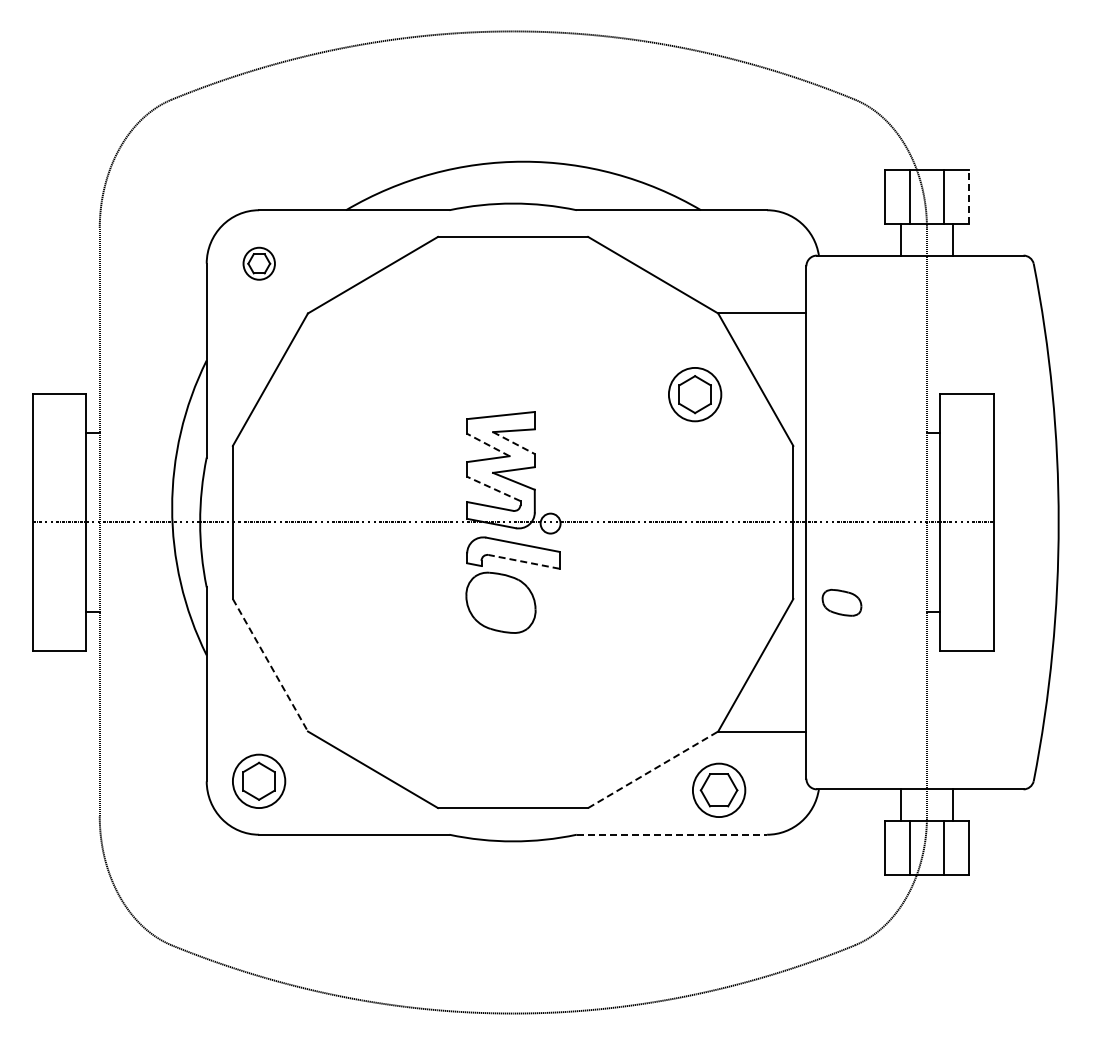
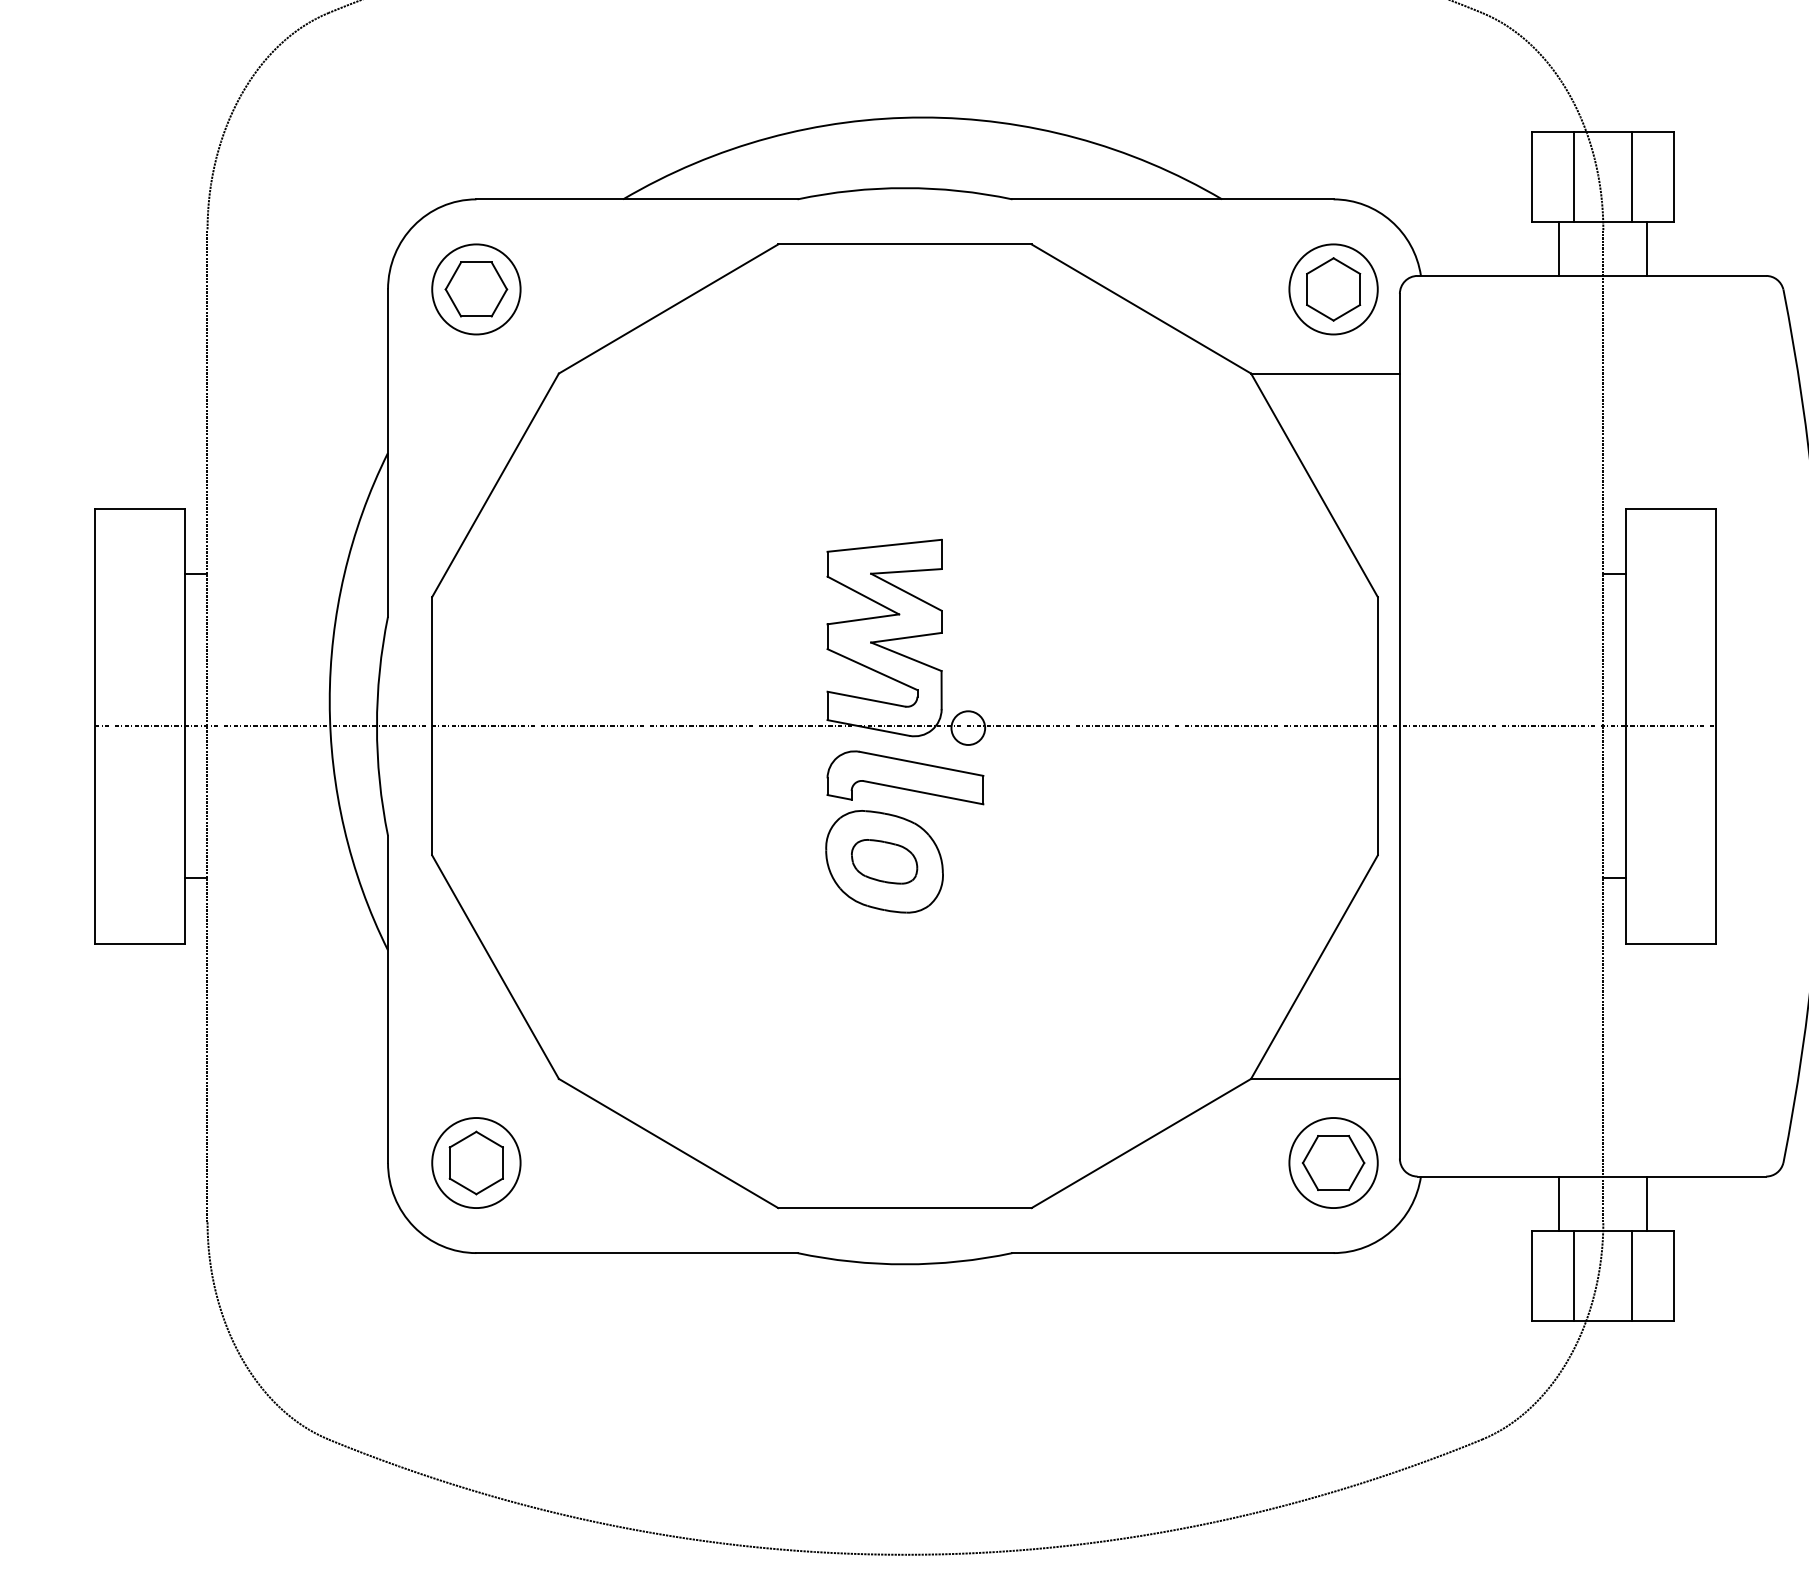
line: (968, 196) -> (1673, 176), dashed -> solid
part: (259, 263) -> (477, 289), size x1.67
part: (695, 394) -> (1334, 289), moved
line: (513, 443) -> (905, 592), dashed -> solid
line: (488, 445) -> (863, 596), dashed -> solid
line: (493, 488) -> (871, 668), dashed -> solid
line: (523, 561) -> (922, 792), dashed -> solid
part: (841, 602) -> (883, 861), moved
line: (270, 665) -> (495, 967), dashed -> solid
line: (653, 769) -> (1141, 1143), dashed -> solid
part: (719, 789) -> (1334, 1161), moved
line: (672, 834) -> (1173, 1252), dashed -> solid

